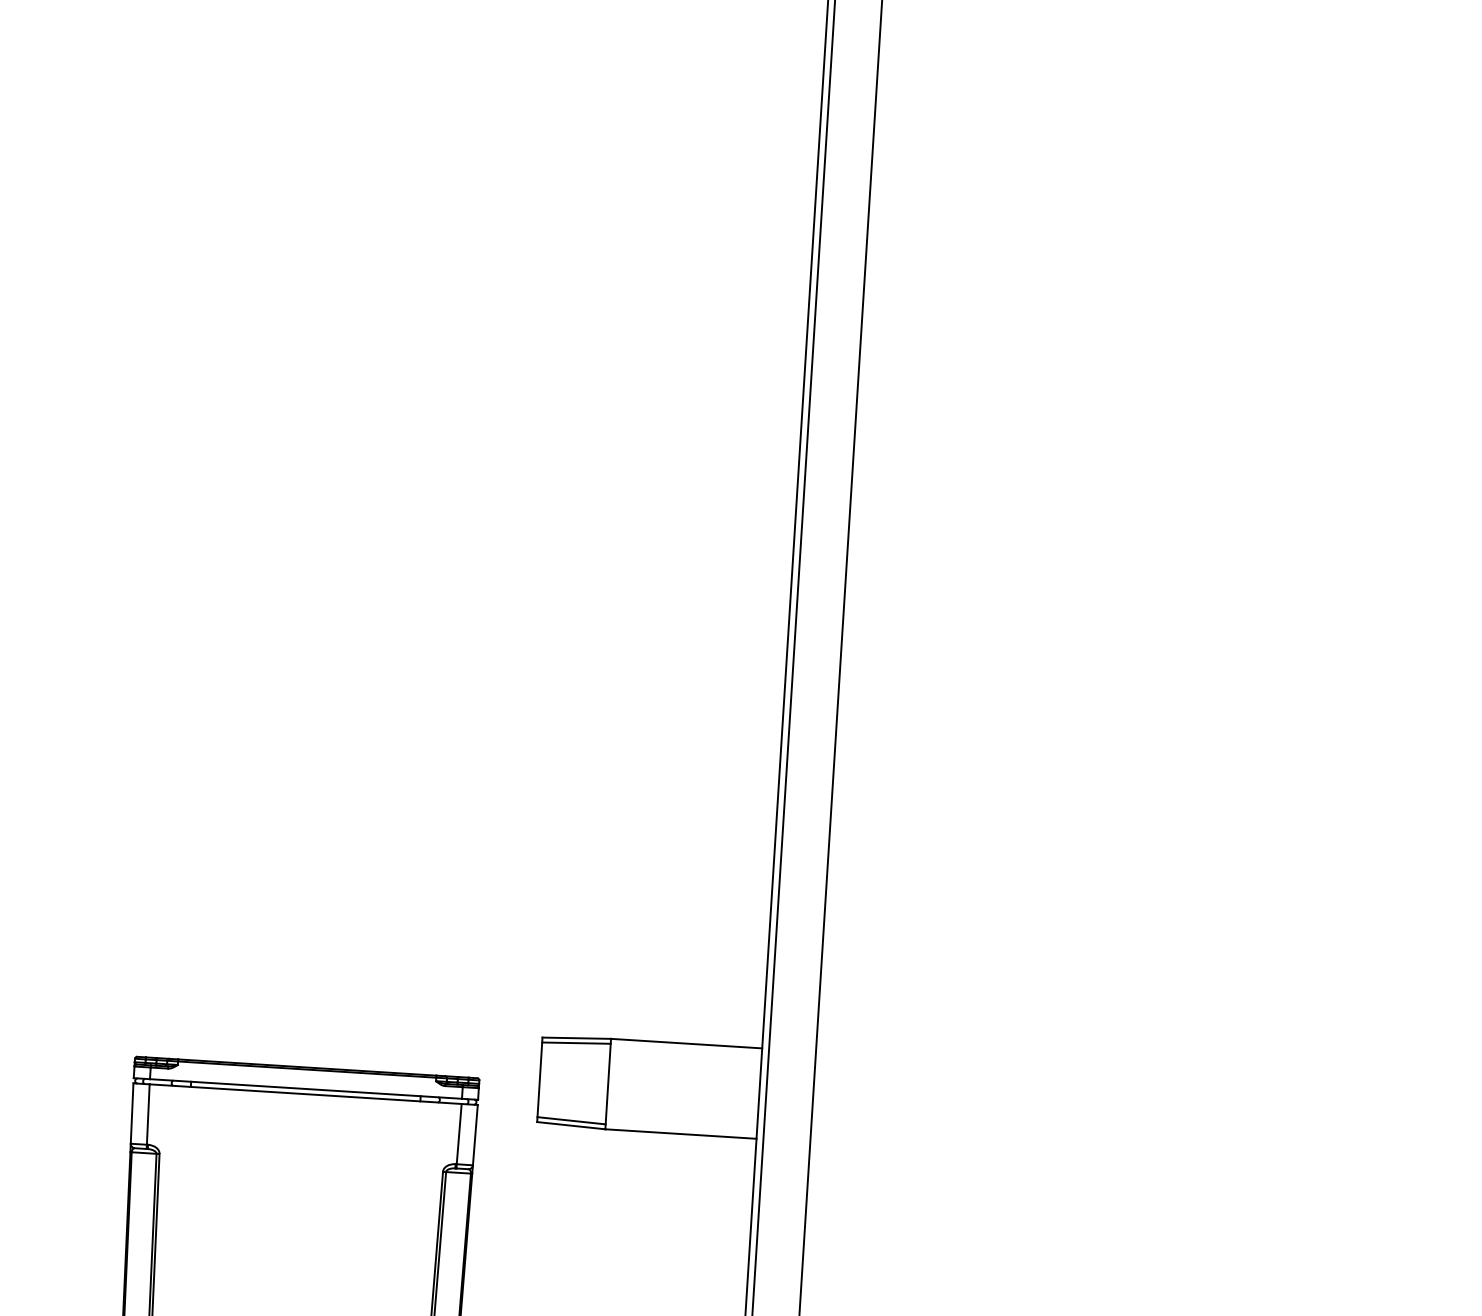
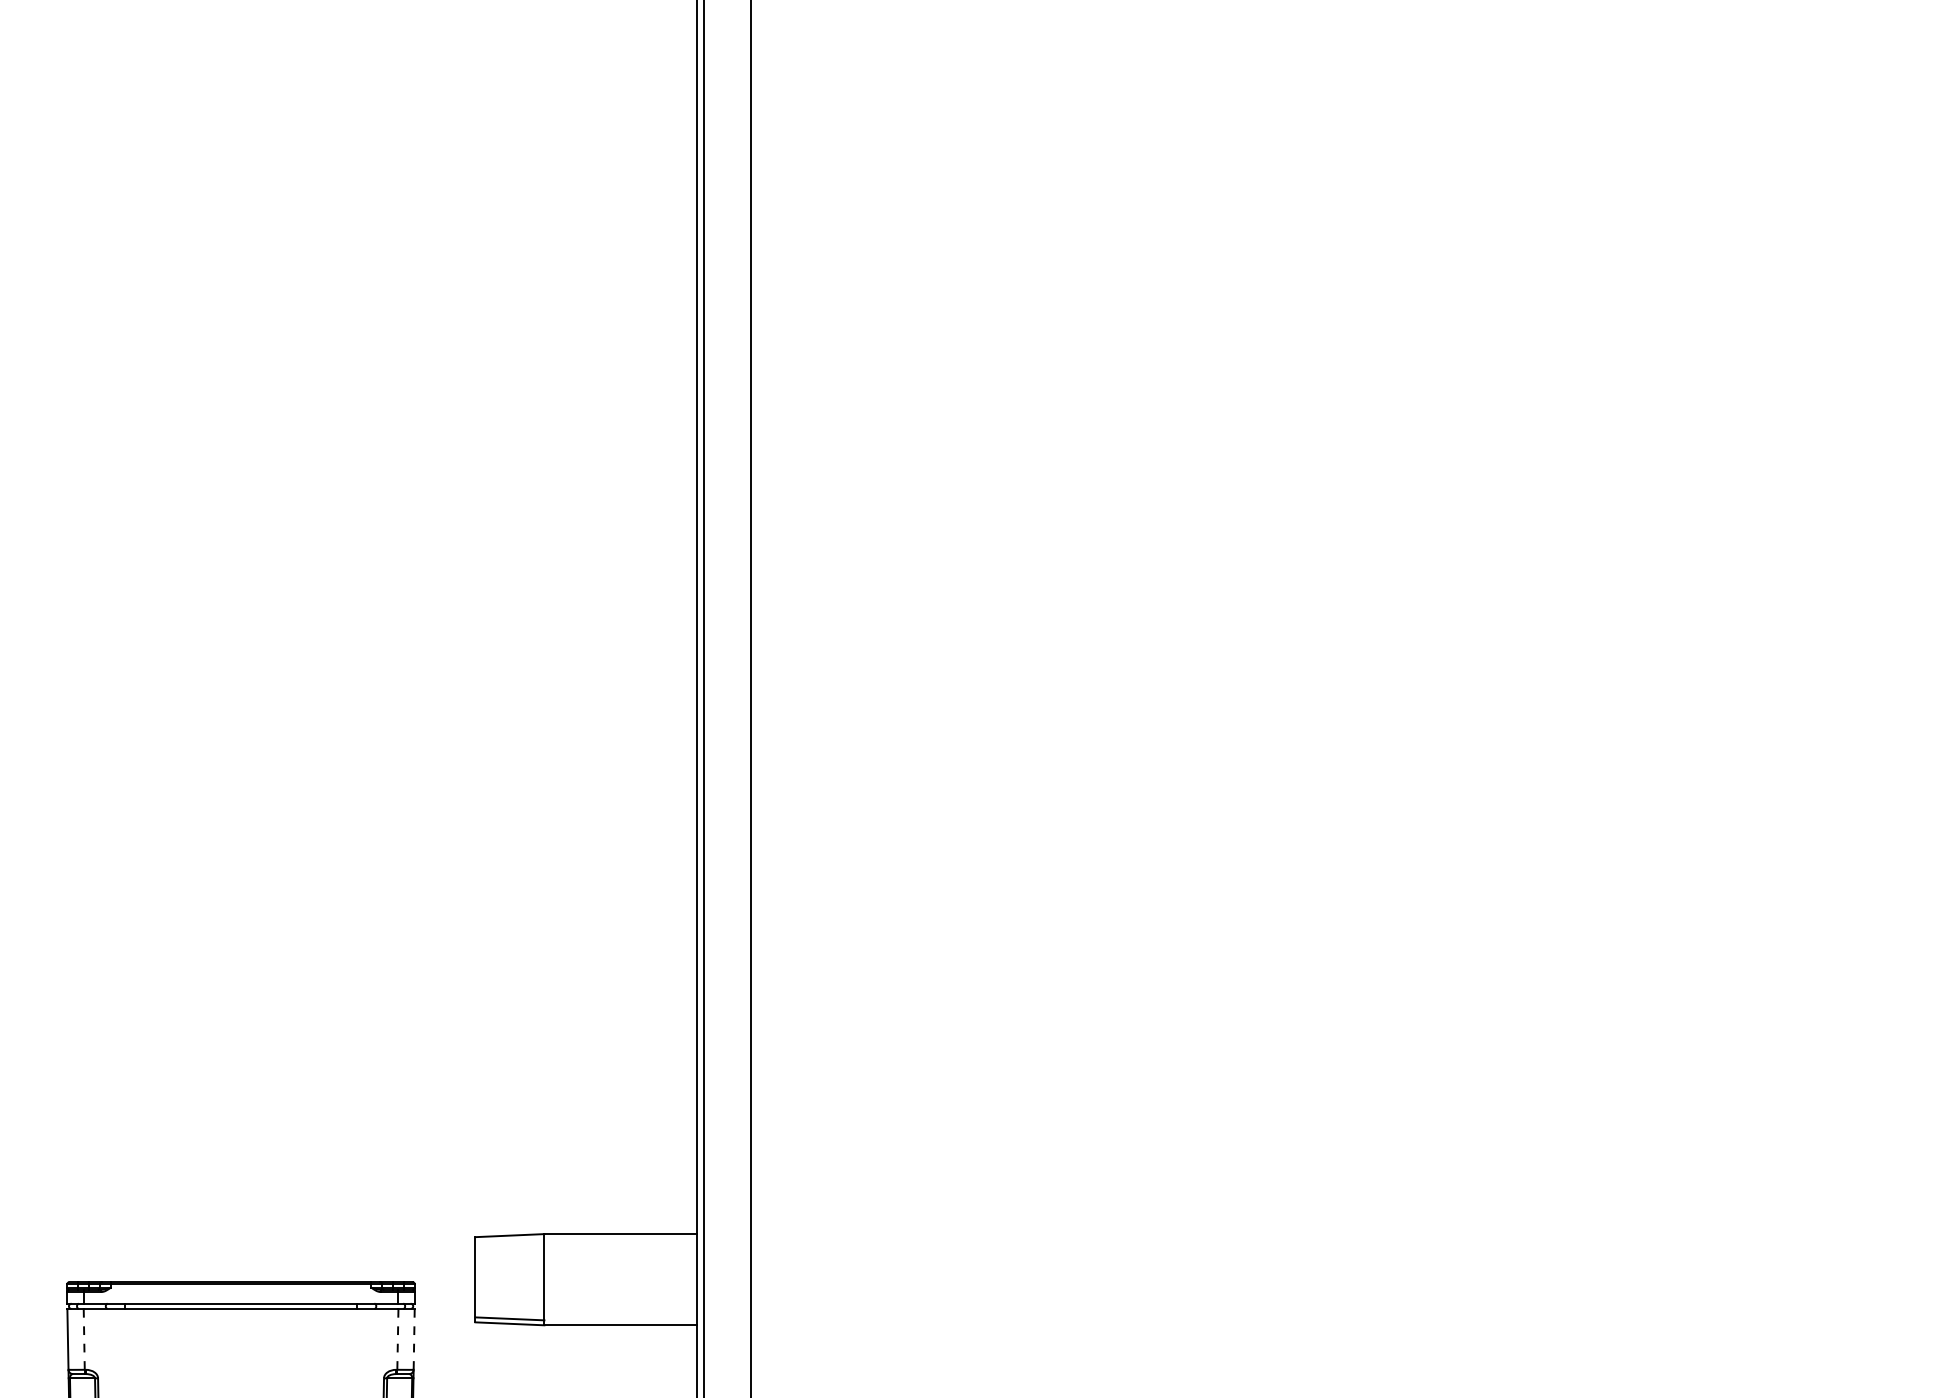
line: (576, 1043) -> (509, 1240), removed
line: (148, 1114) -> (84, 1339), solid -> dashed
line: (458, 1133) -> (397, 1338), solid -> dashed
line: (475, 1135) -> (414, 1339), solid -> dashed

